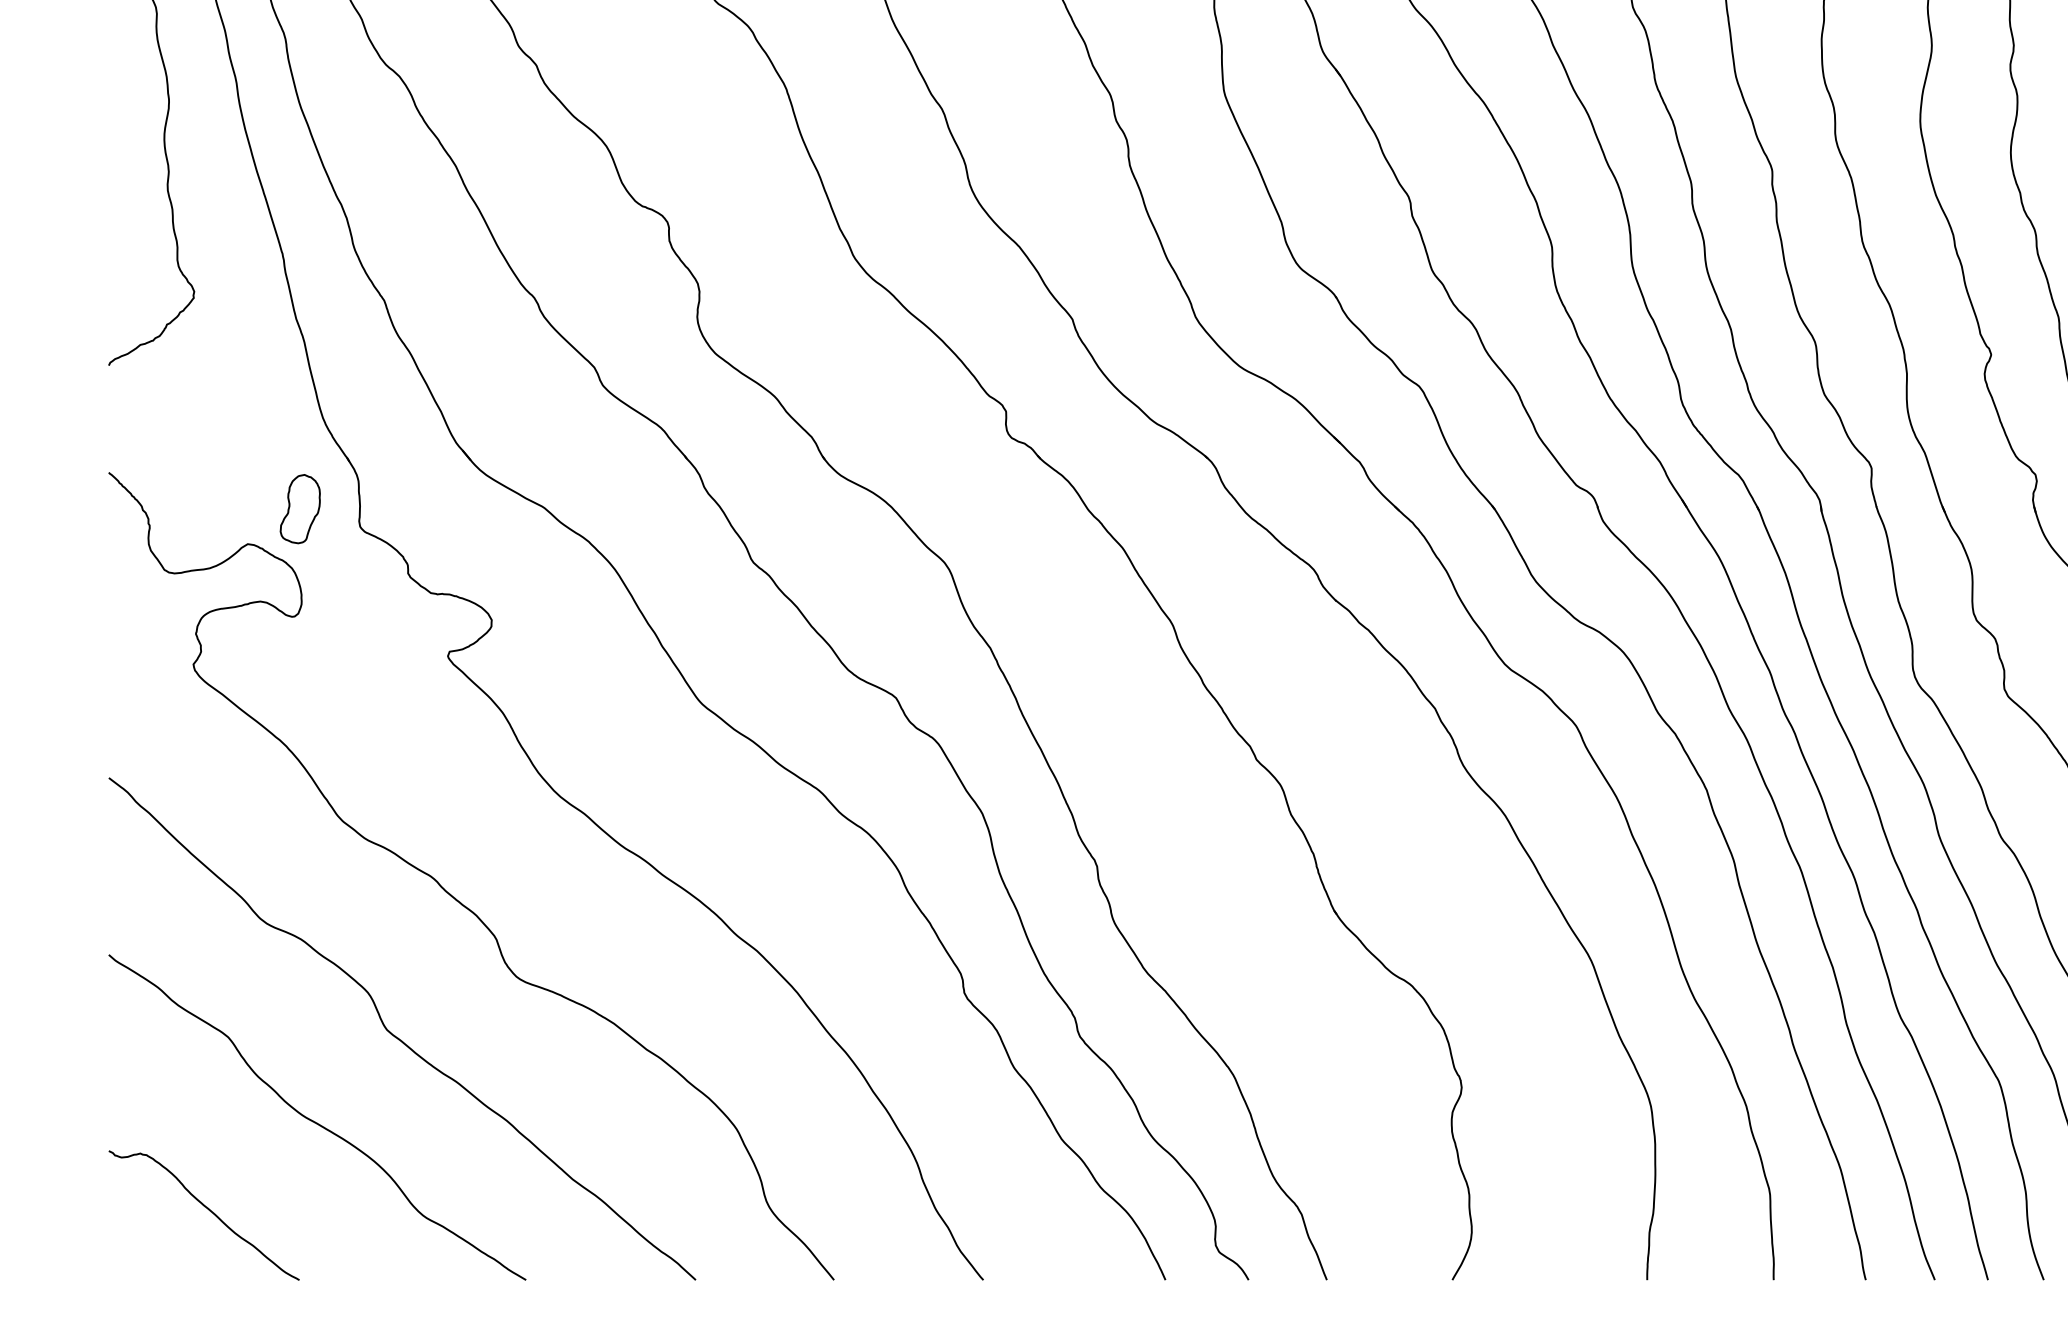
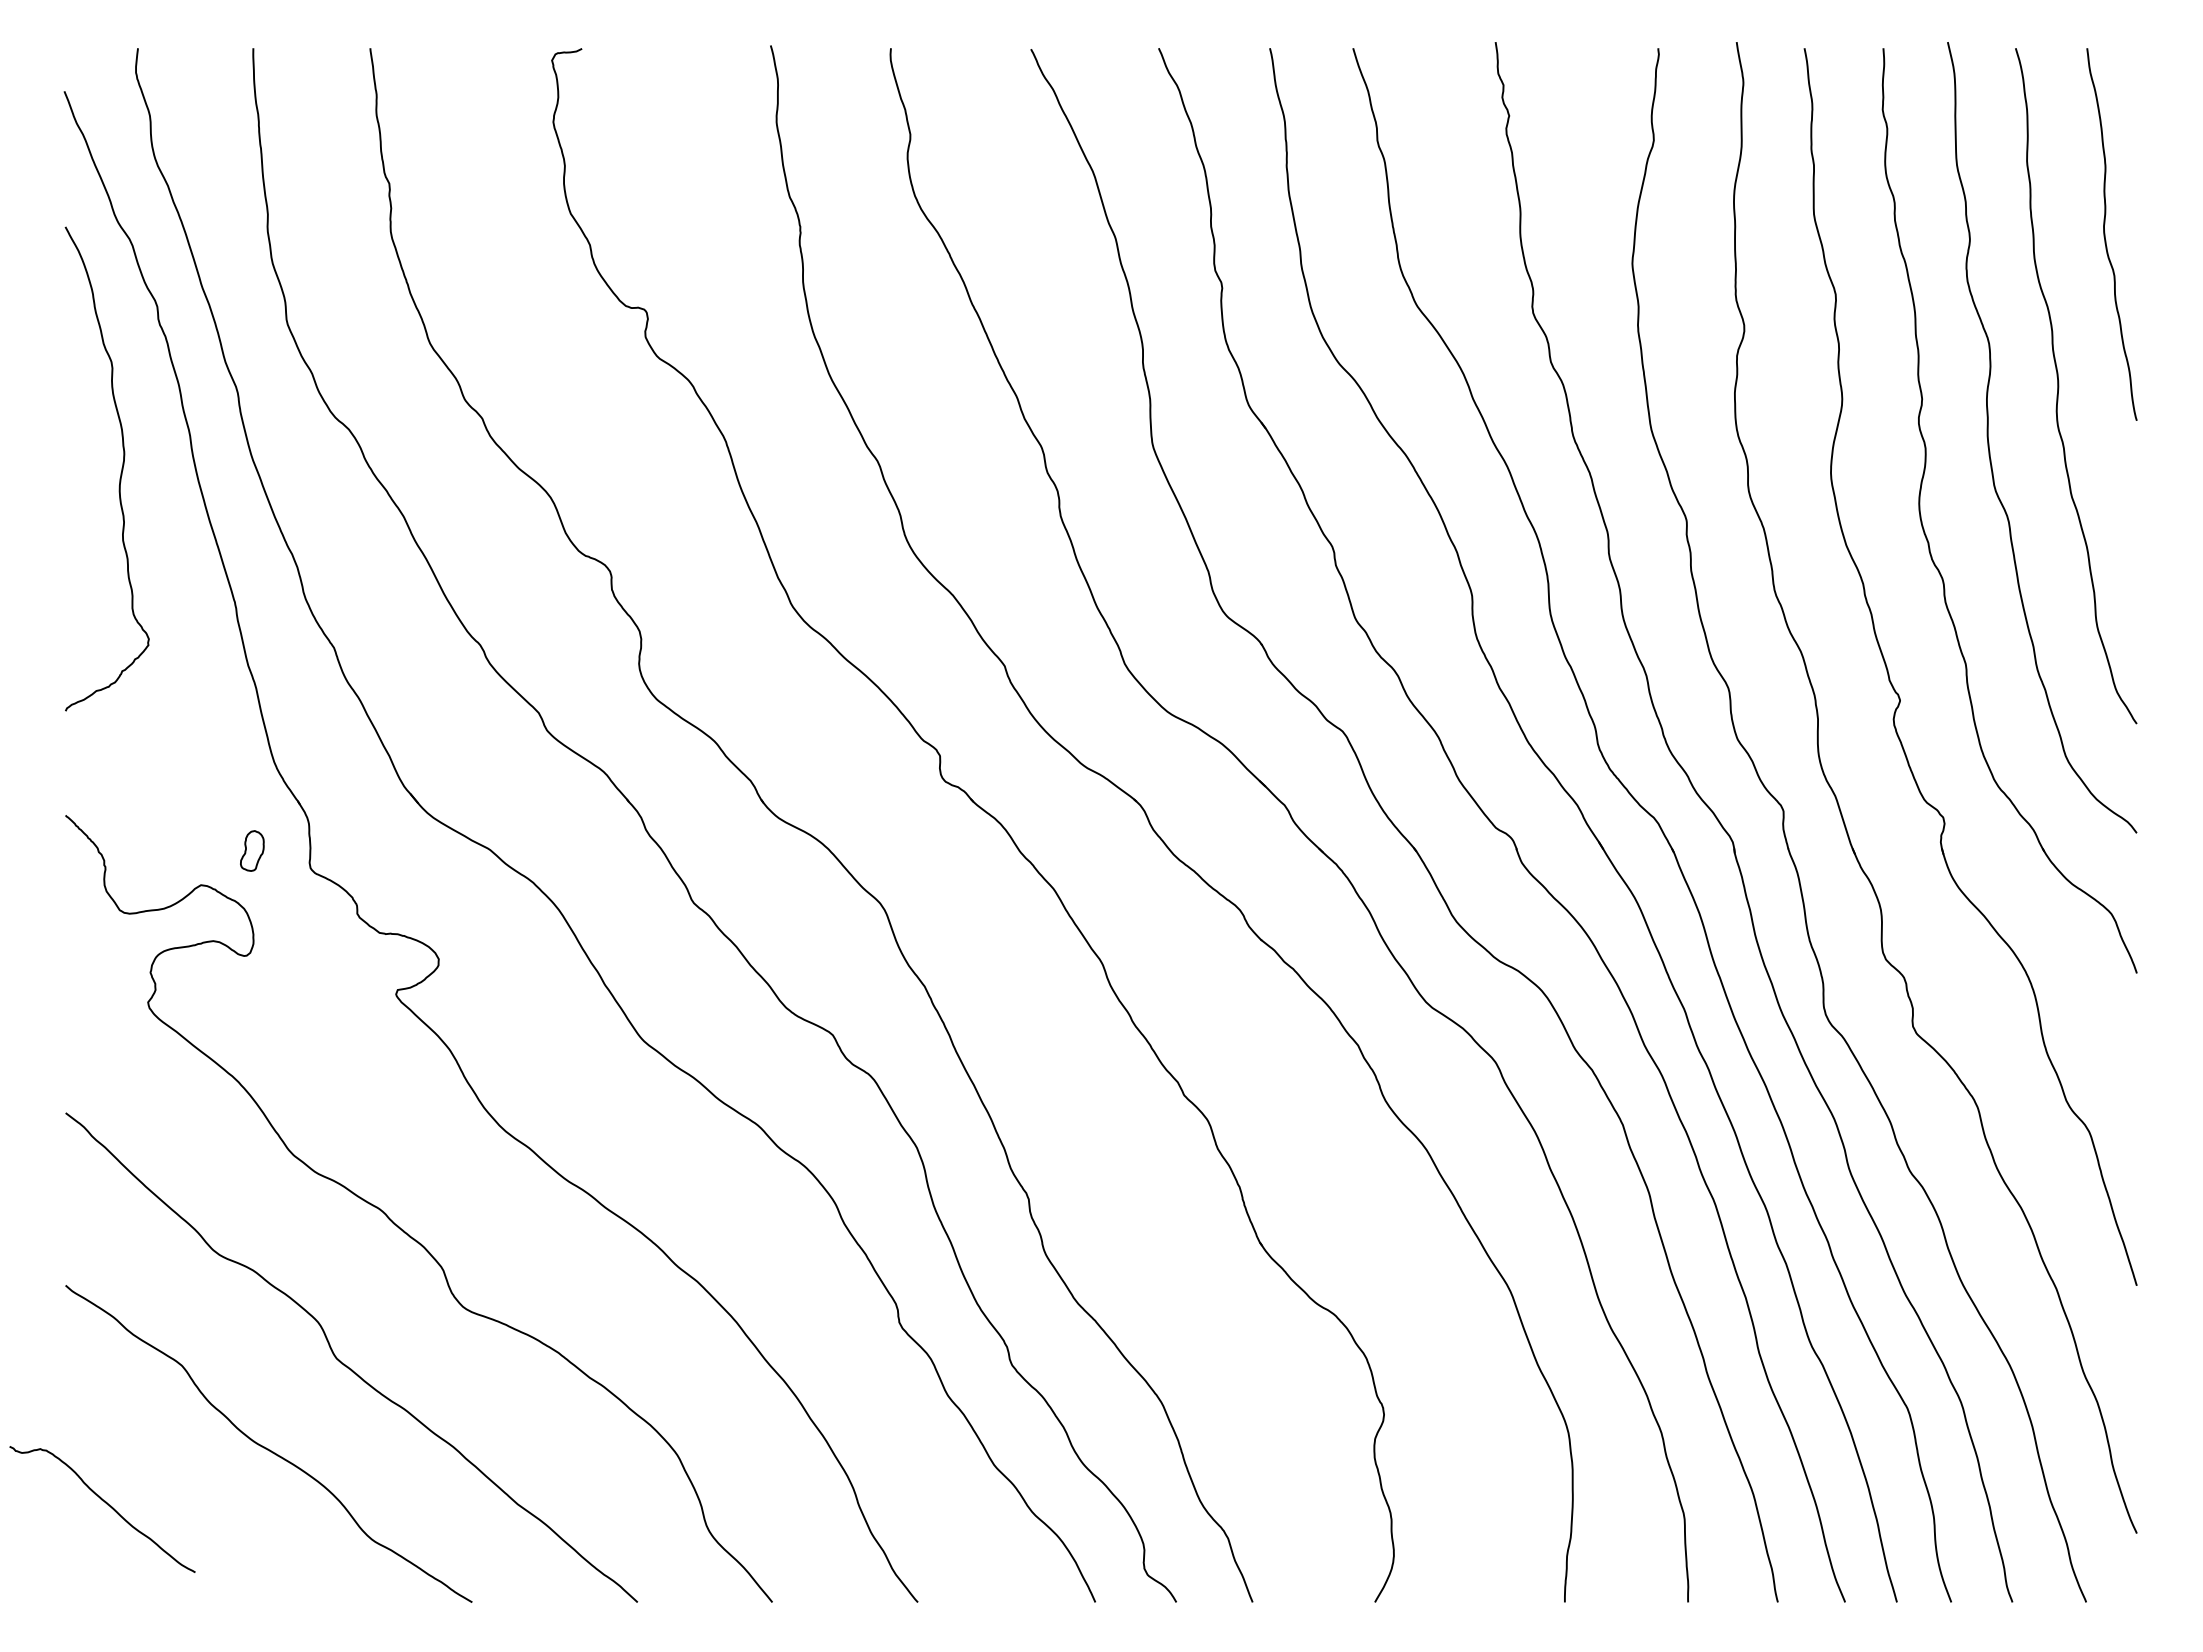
part: (300, 508) -> (252, 850), size x0.6
curve: (208, 1210) -> (106, 1504), moved

